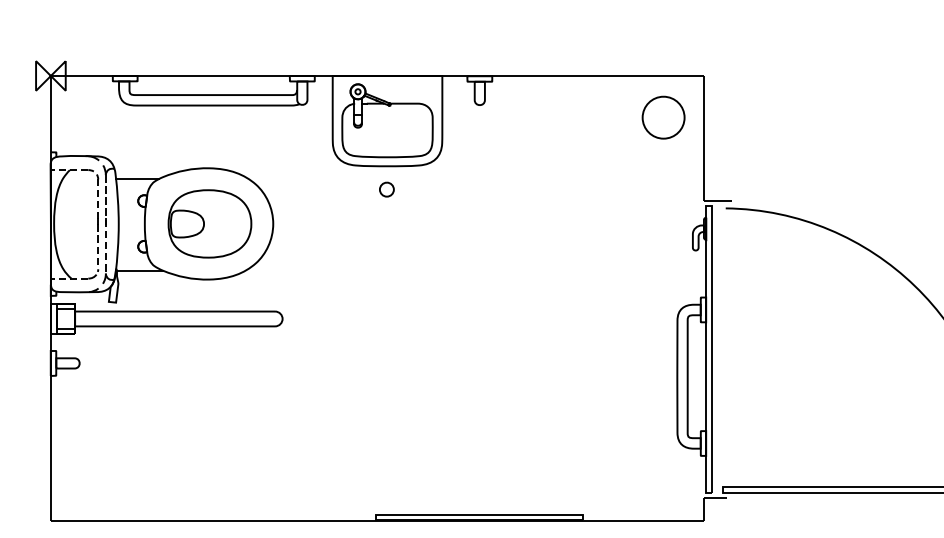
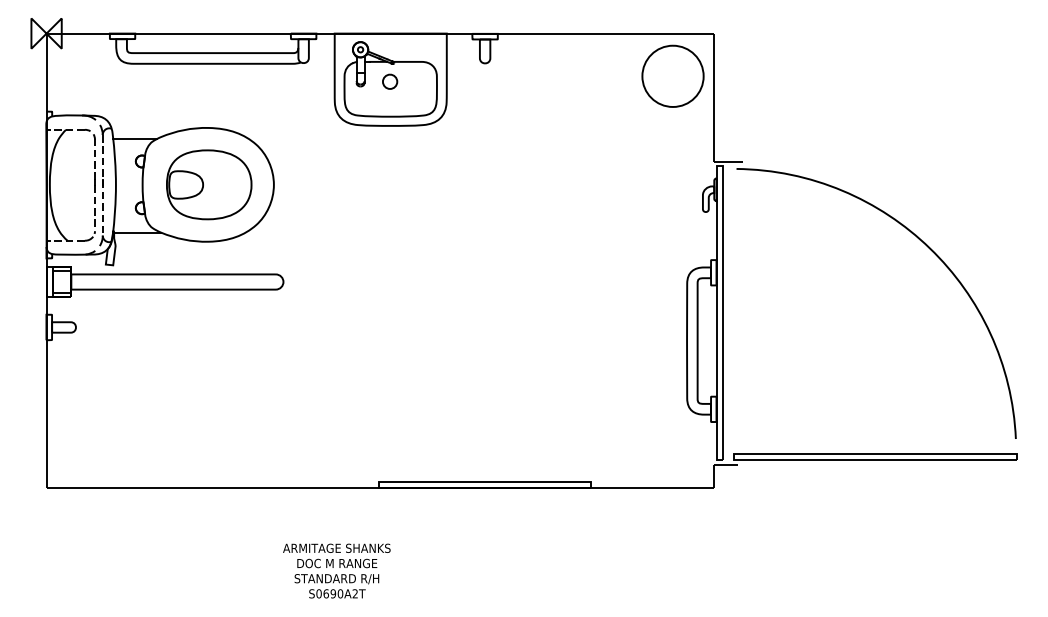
part: (663, 116) -> (672, 75), size x1.43
part: (387, 189) -> (390, 81), moved

